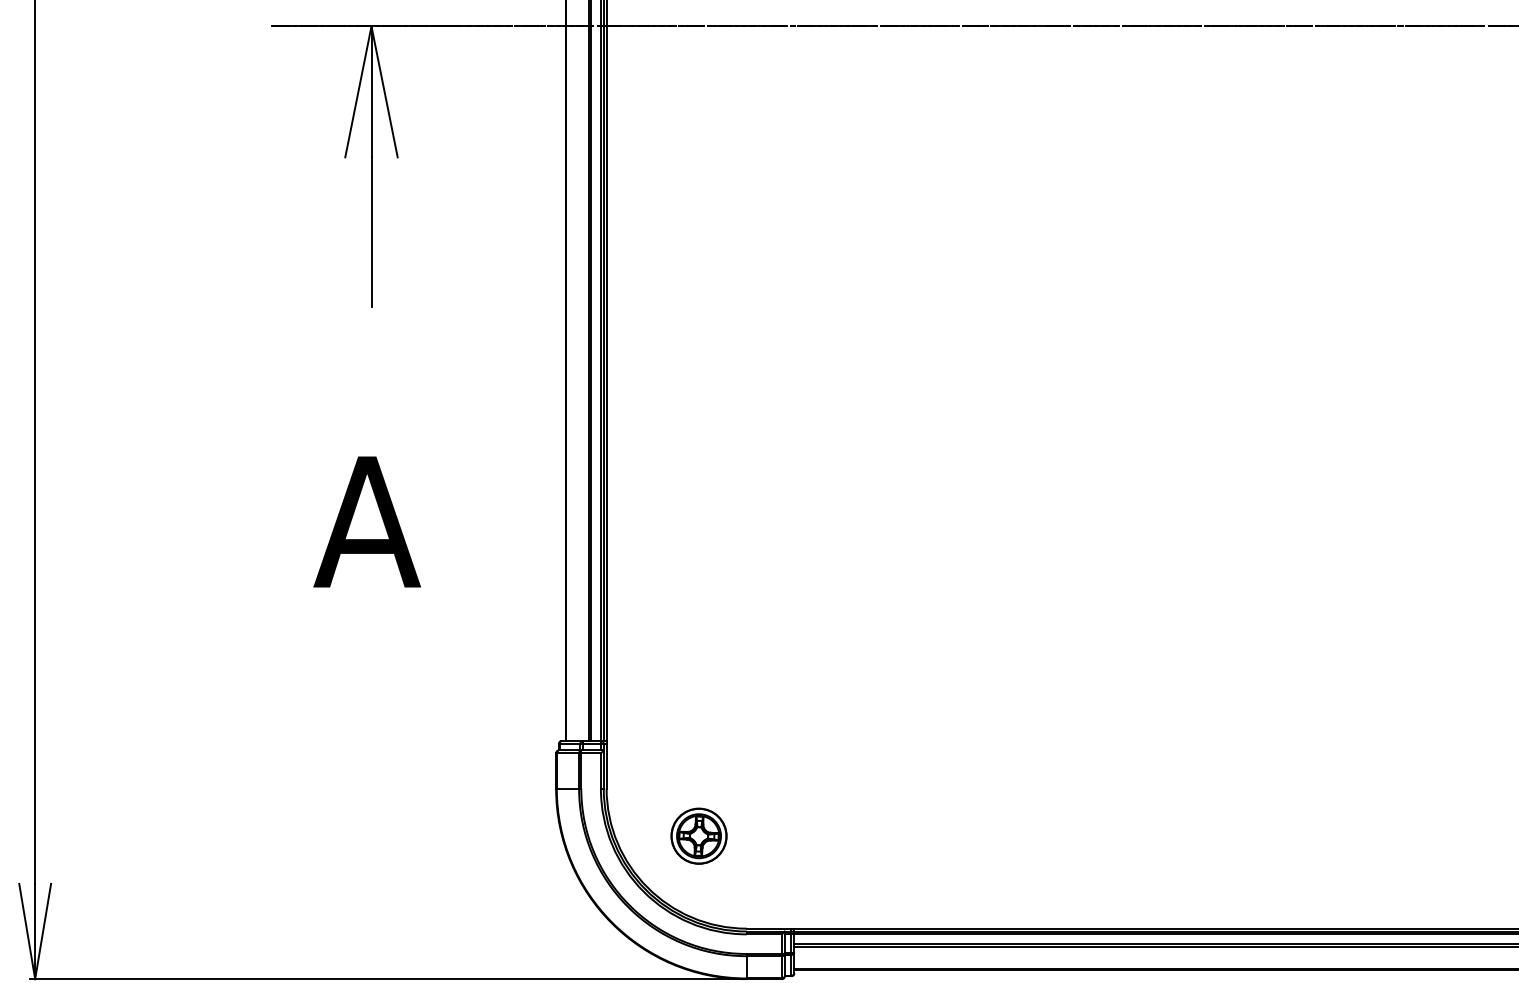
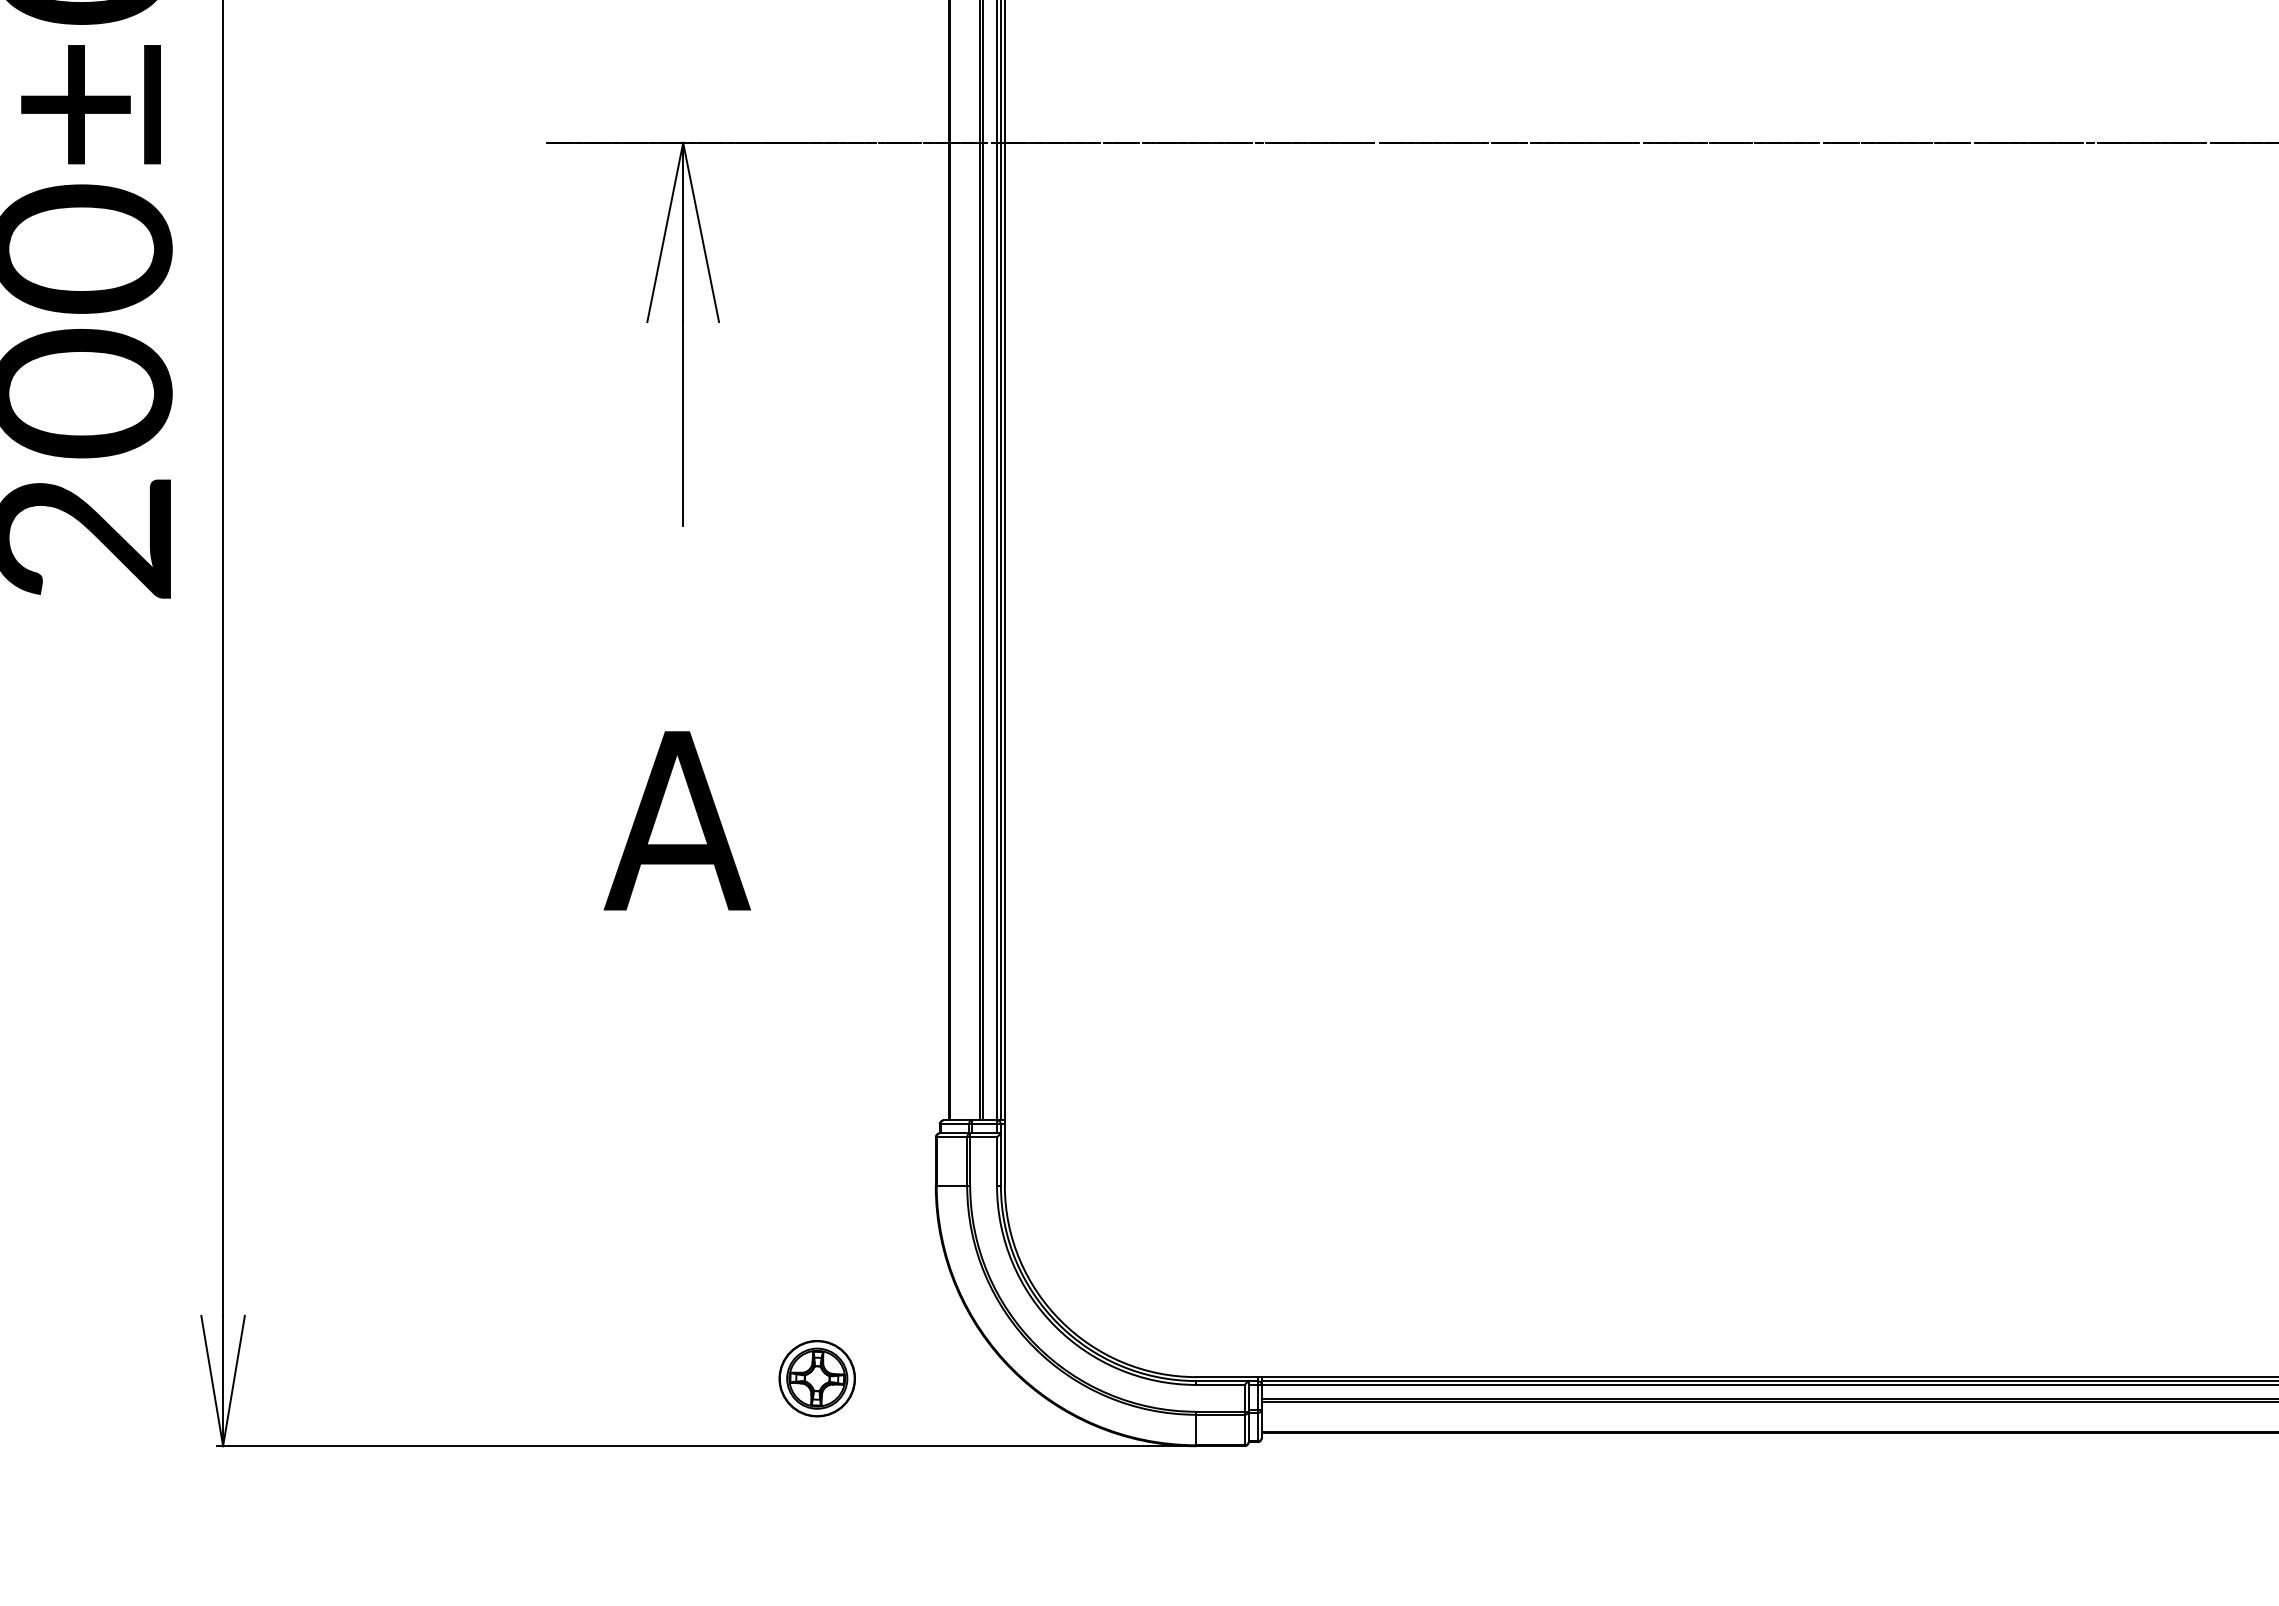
part: (698, 836) -> (816, 1378), moved

